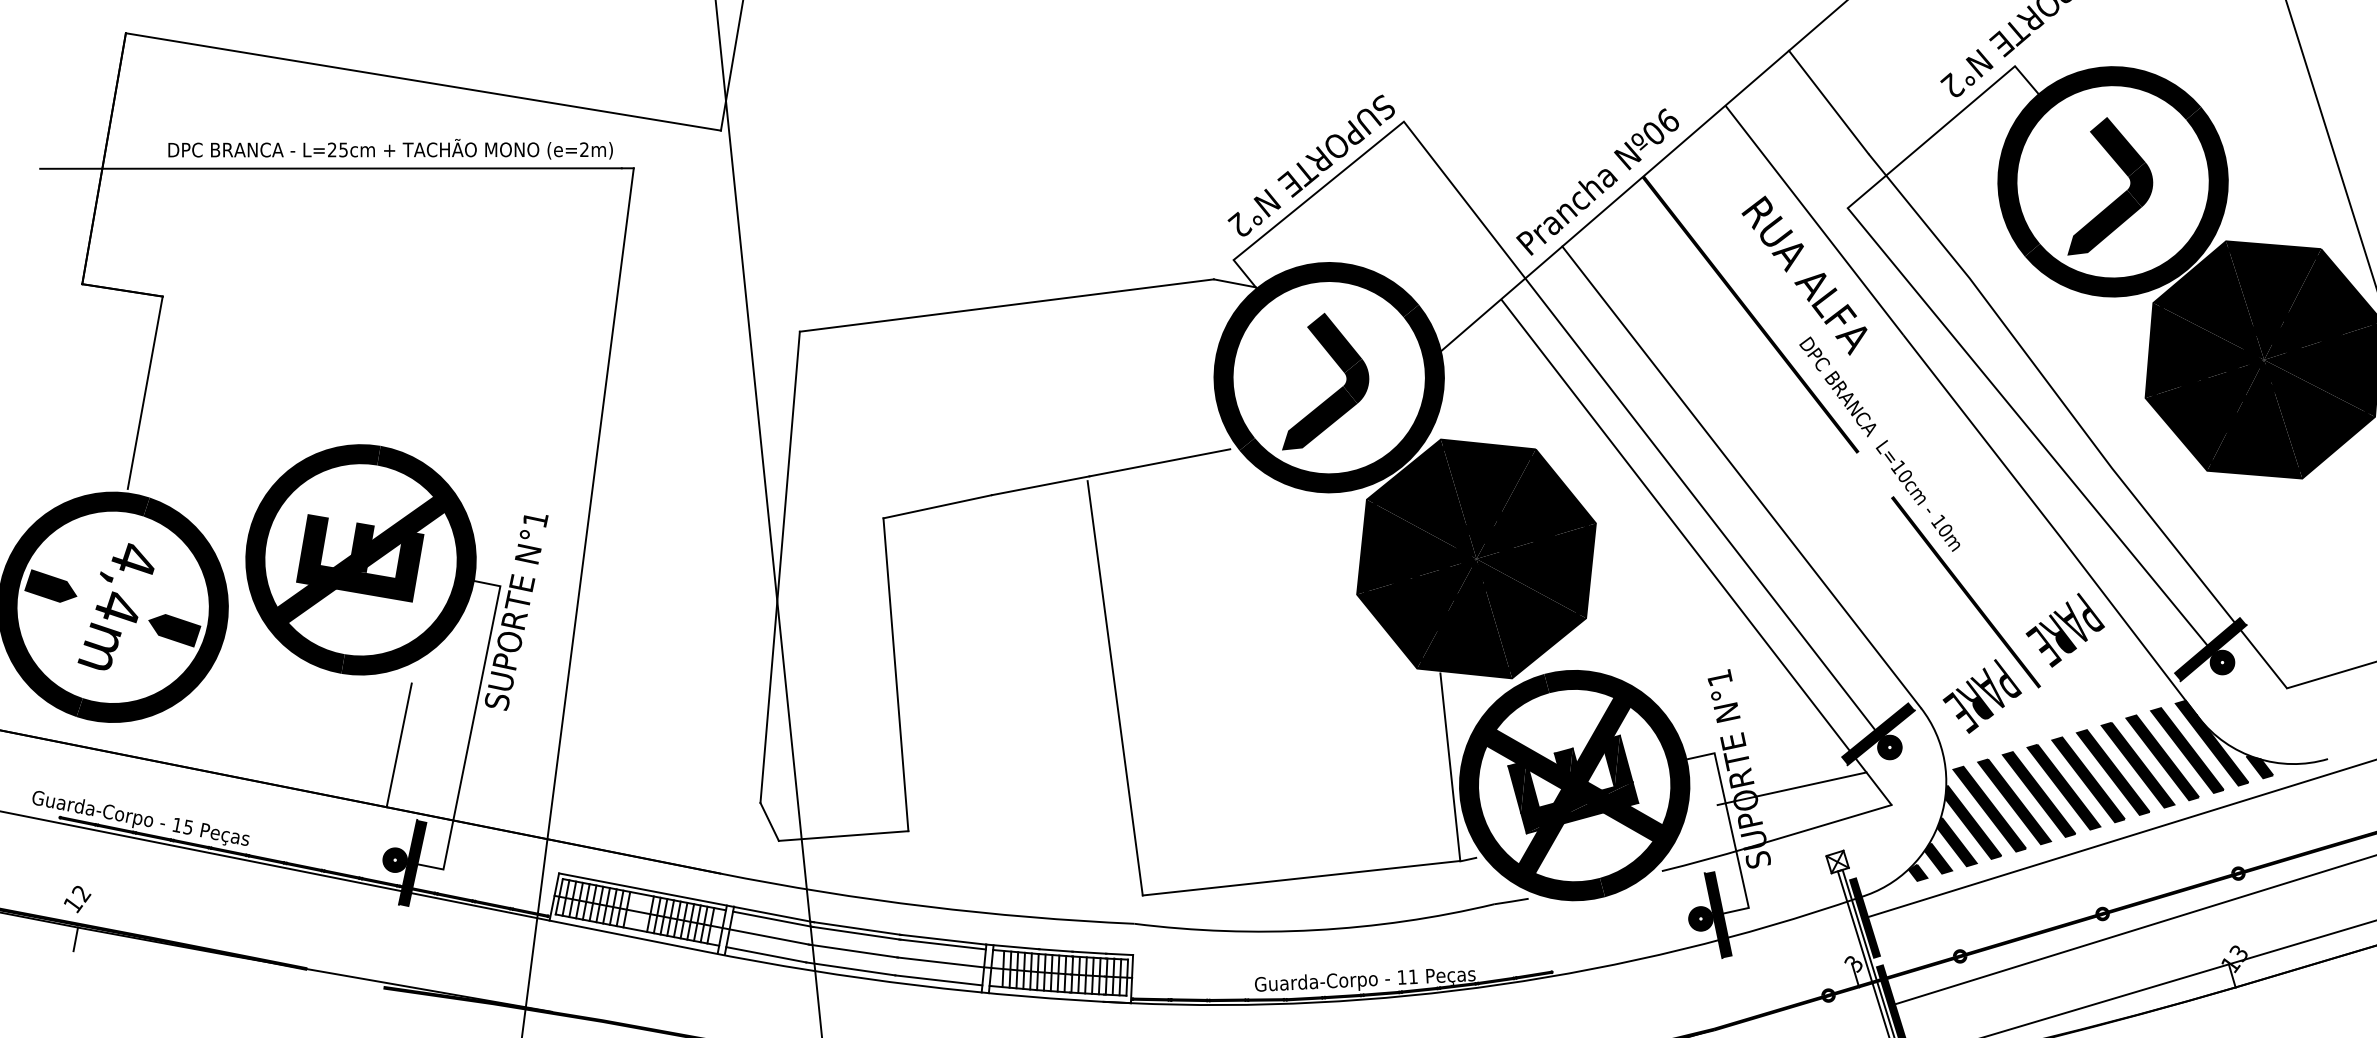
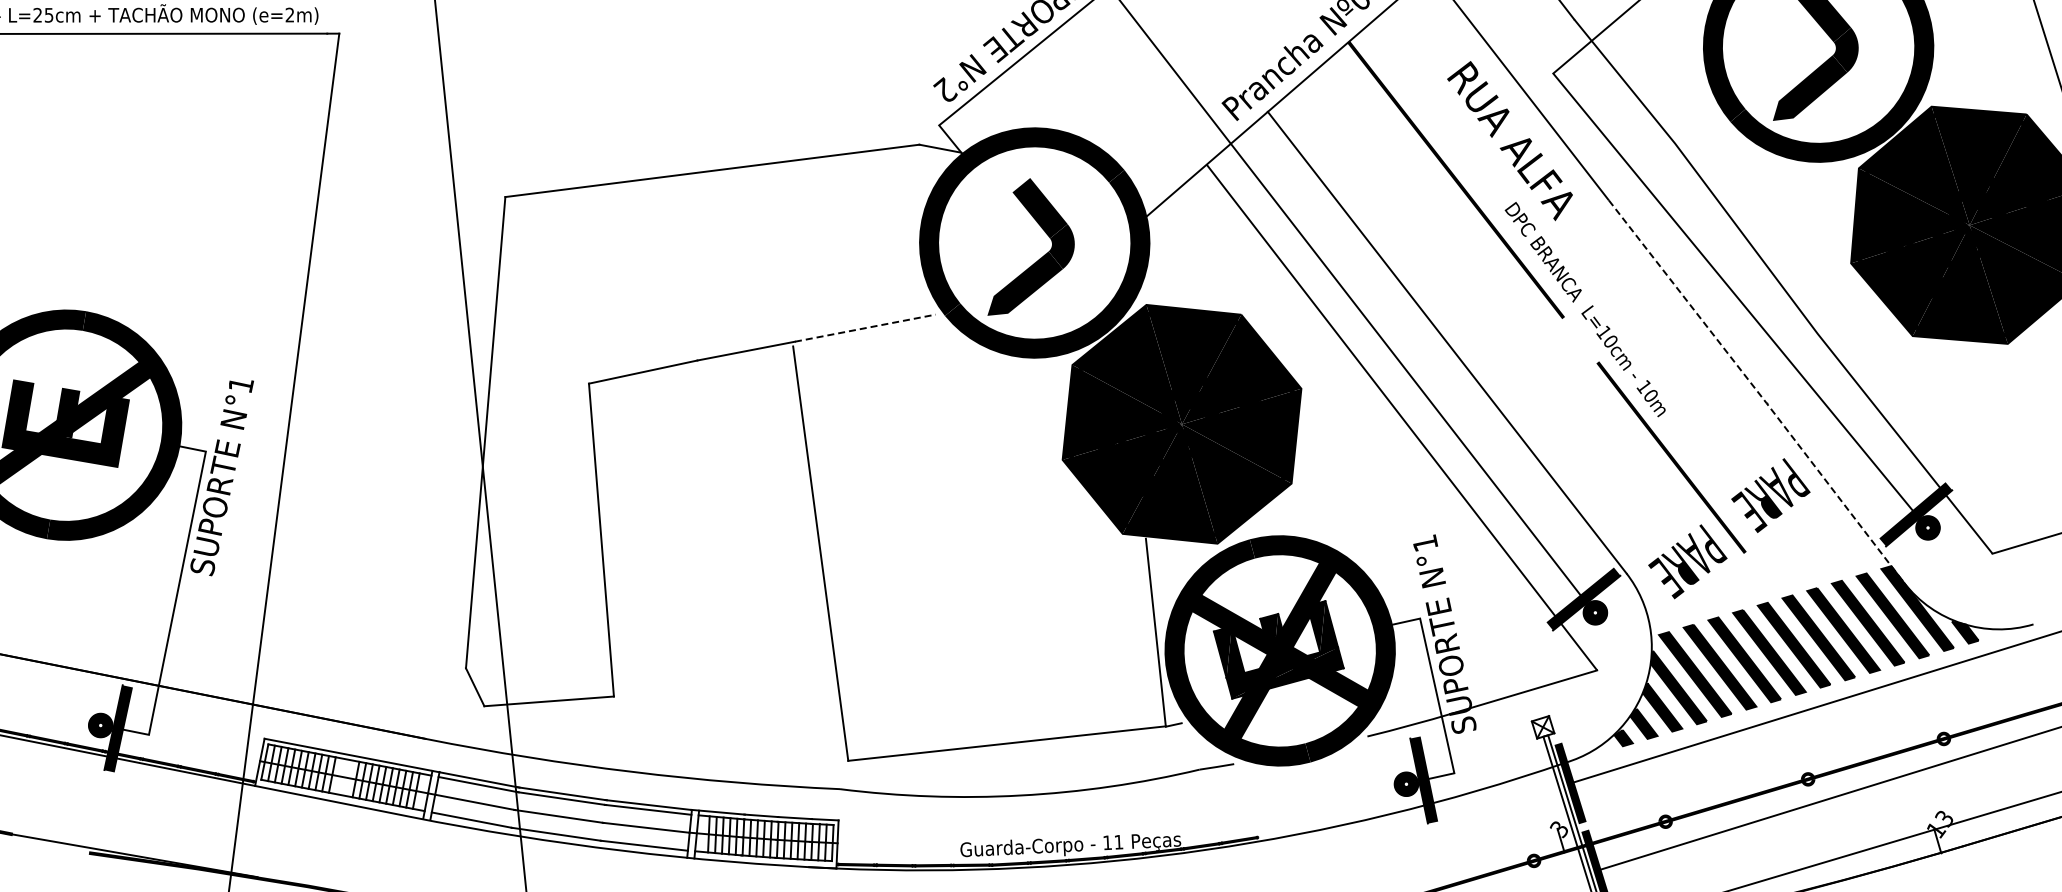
line: (1159, 462) -> (865, 327), solid -> dashed
line: (2052, 526) -> (1758, 391), solid -> dashed
line: (398, 745) -> (104, 610), removed
line: (1791, 788) -> (1497, 653), removed

